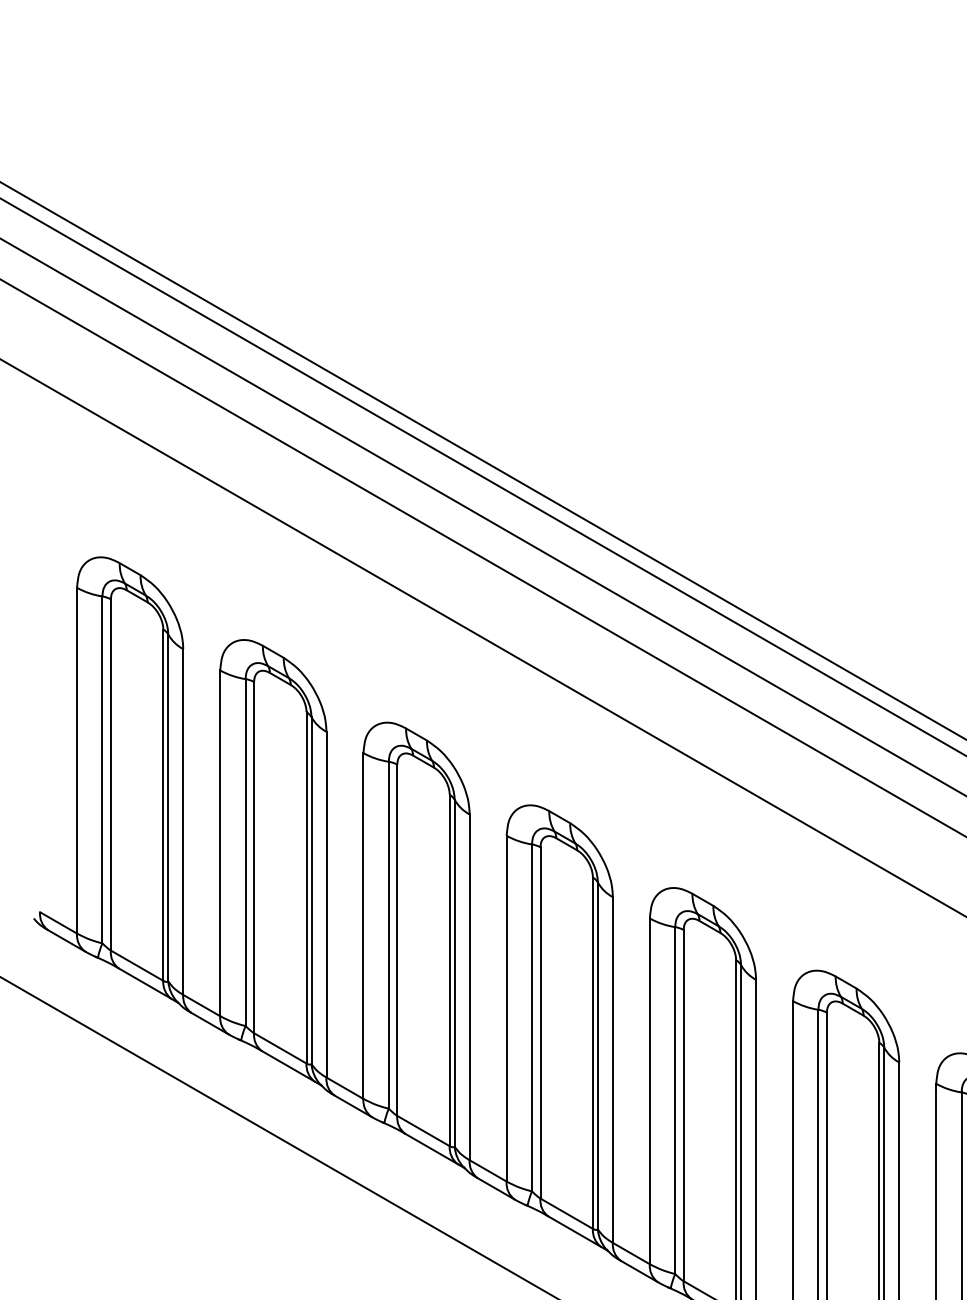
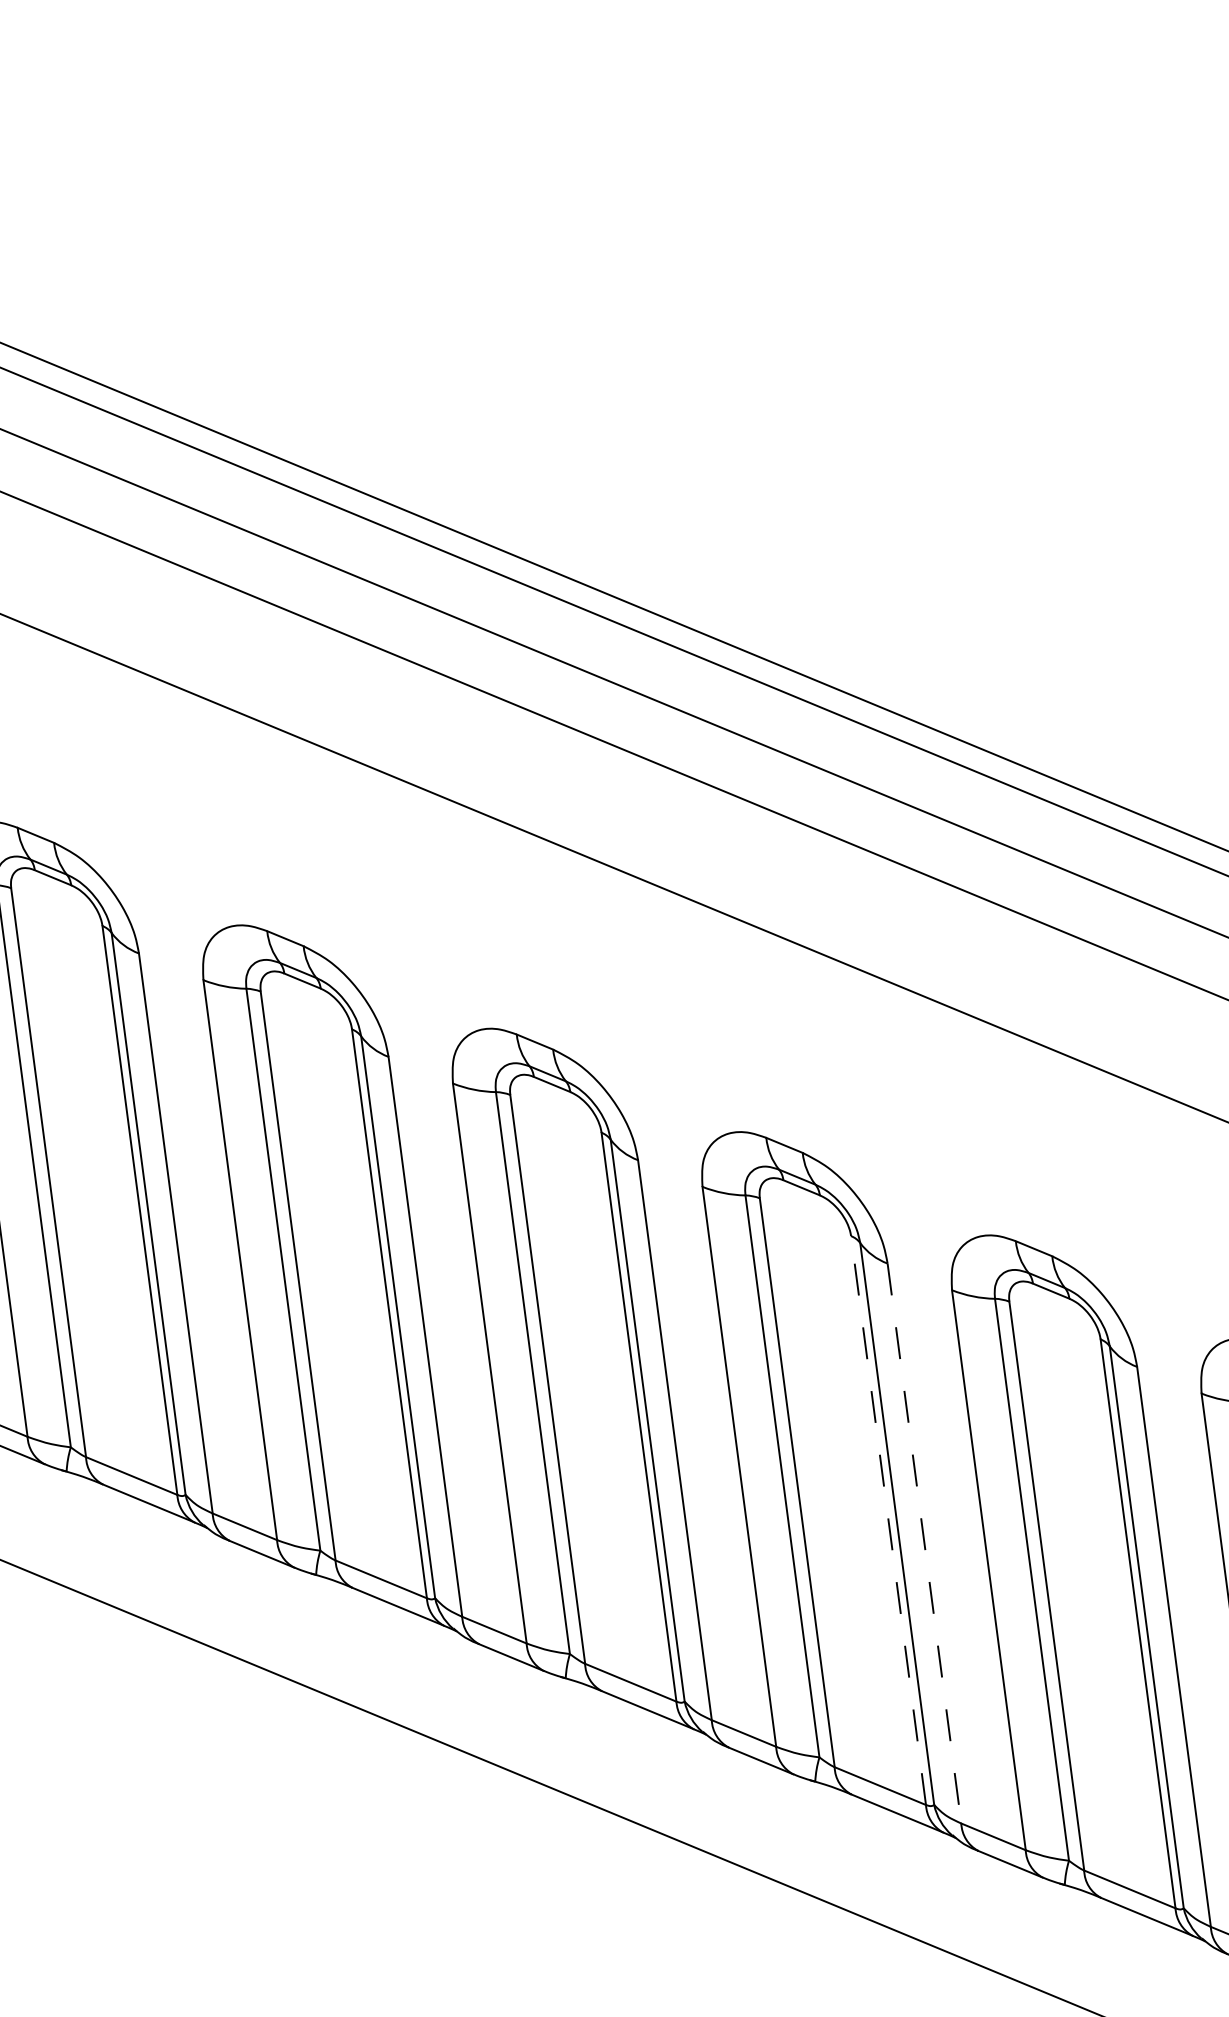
line: (592, 1053) -> (887, 1521), solid -> dashed
line: (612, 1070) -> (923, 1544), solid -> dashed

